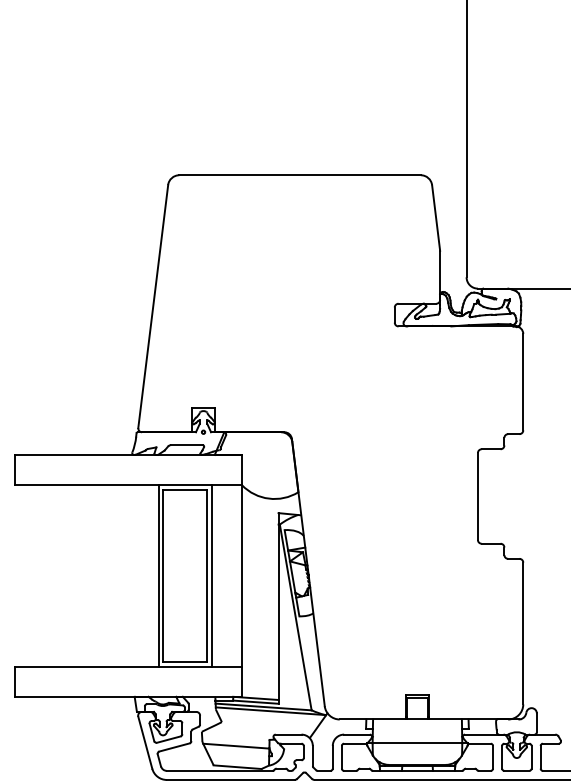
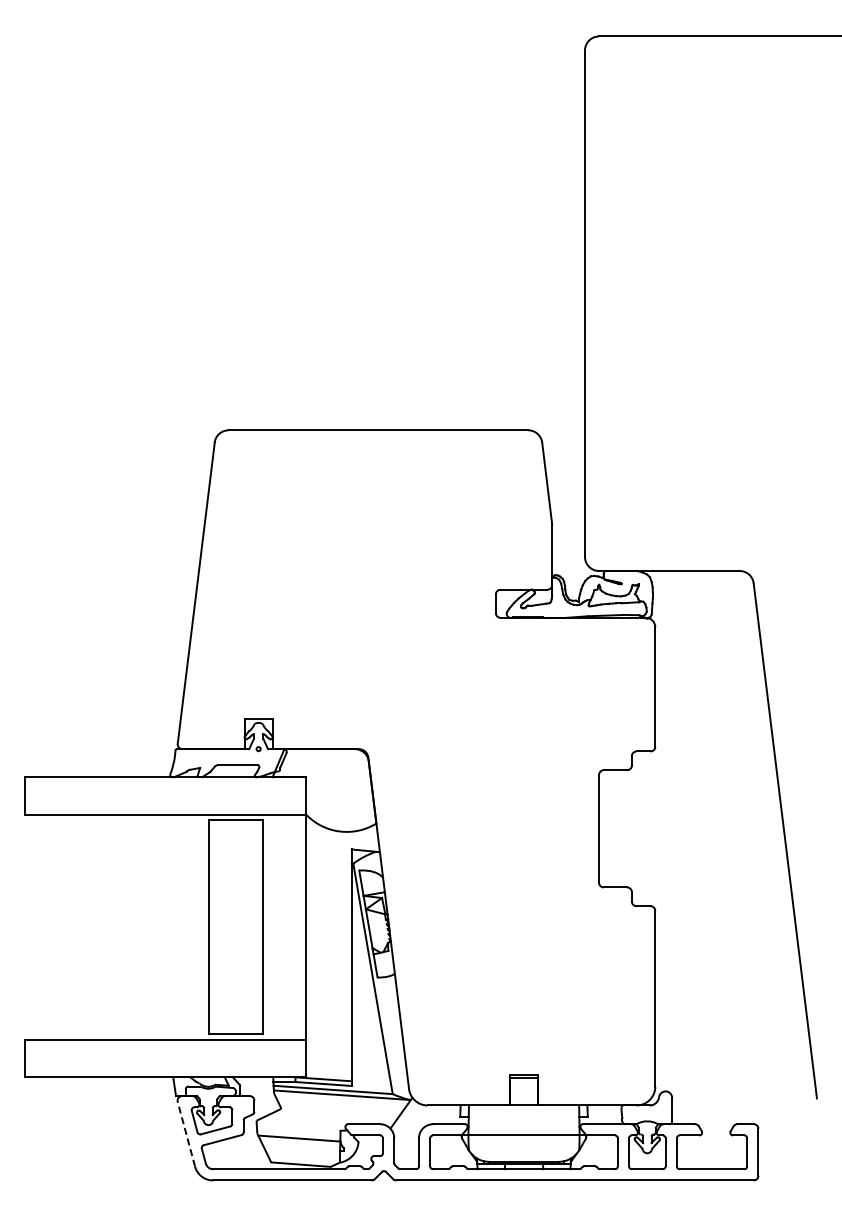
line: (159, 575) -> (203, 926), removed
line: (211, 575) -> (268, 926), removed
line: (145, 742) -> (186, 1133), solid -> dashed

